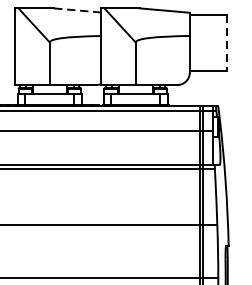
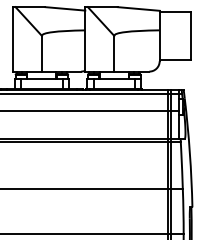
line: (77, 10) -> (65, 8), dashed -> solid
line: (226, 43) -> (190, 36), dashed -> solid

